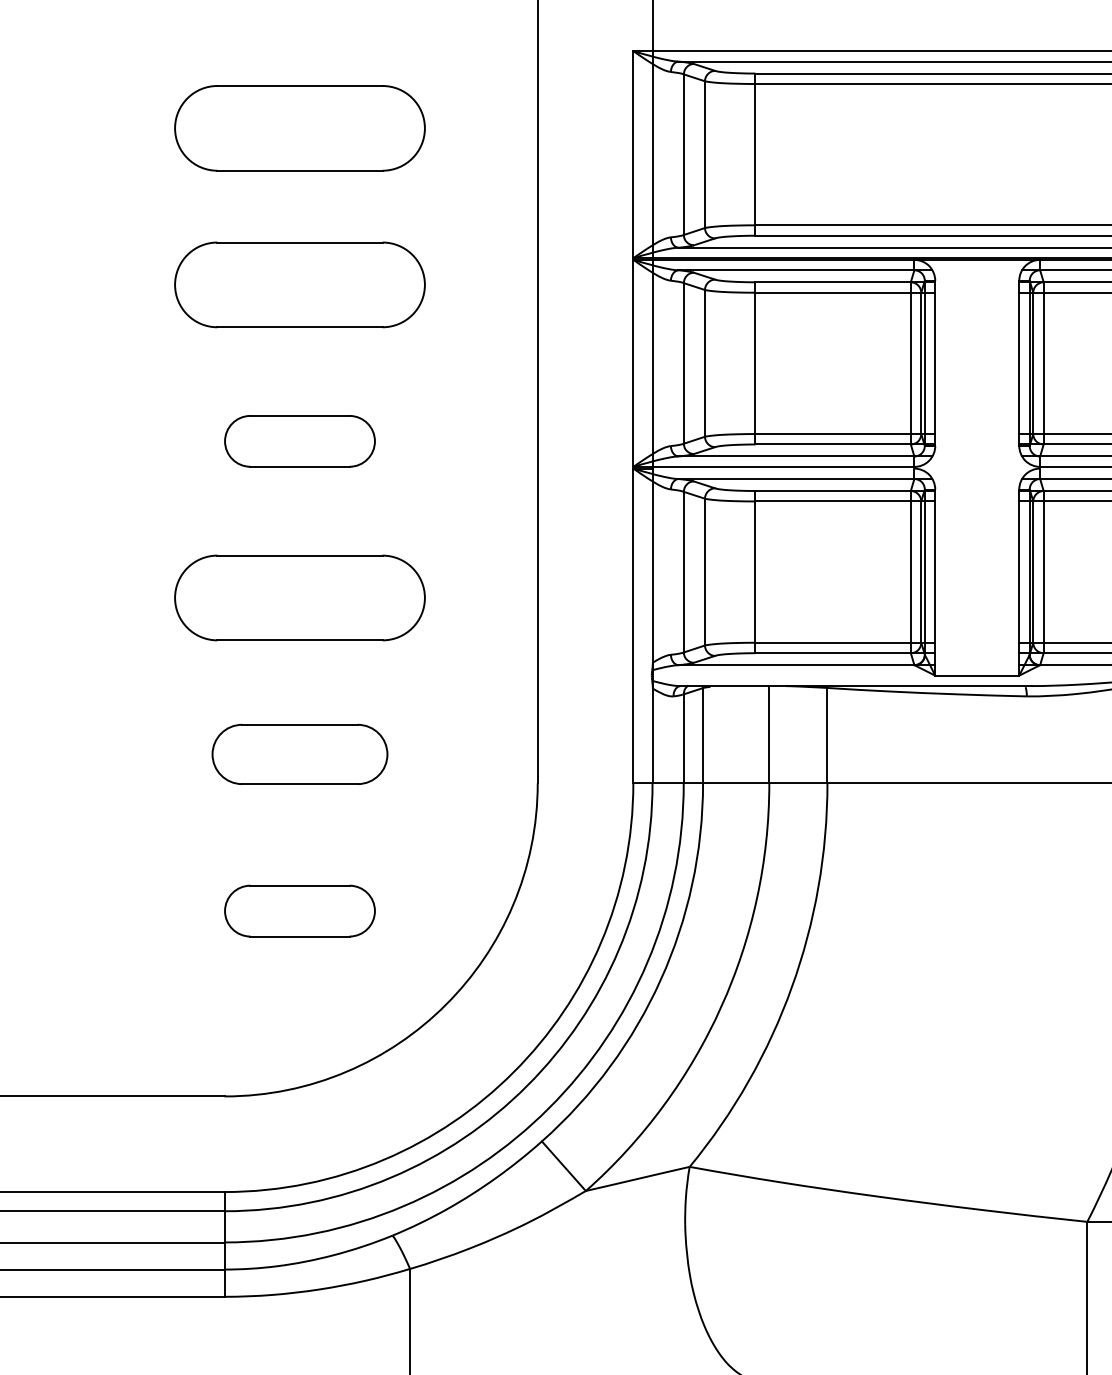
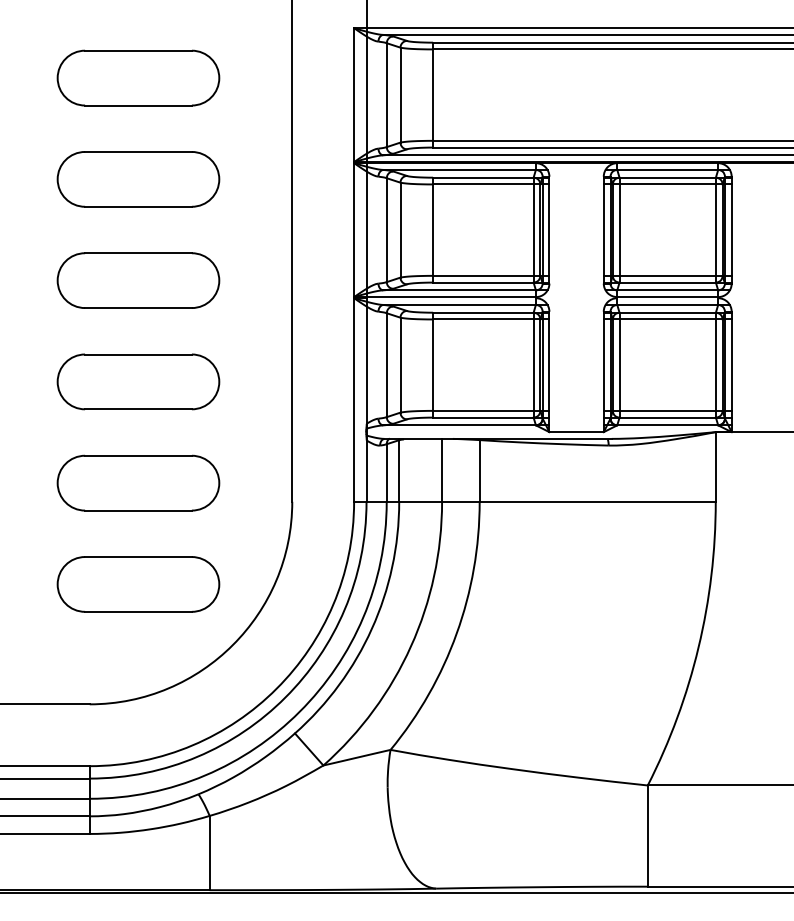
part: (300, 441) -> (138, 280), size x1.67
part: (300, 753) -> (138, 482), size x1.43
part: (300, 911) -> (138, 584), size x1.67

